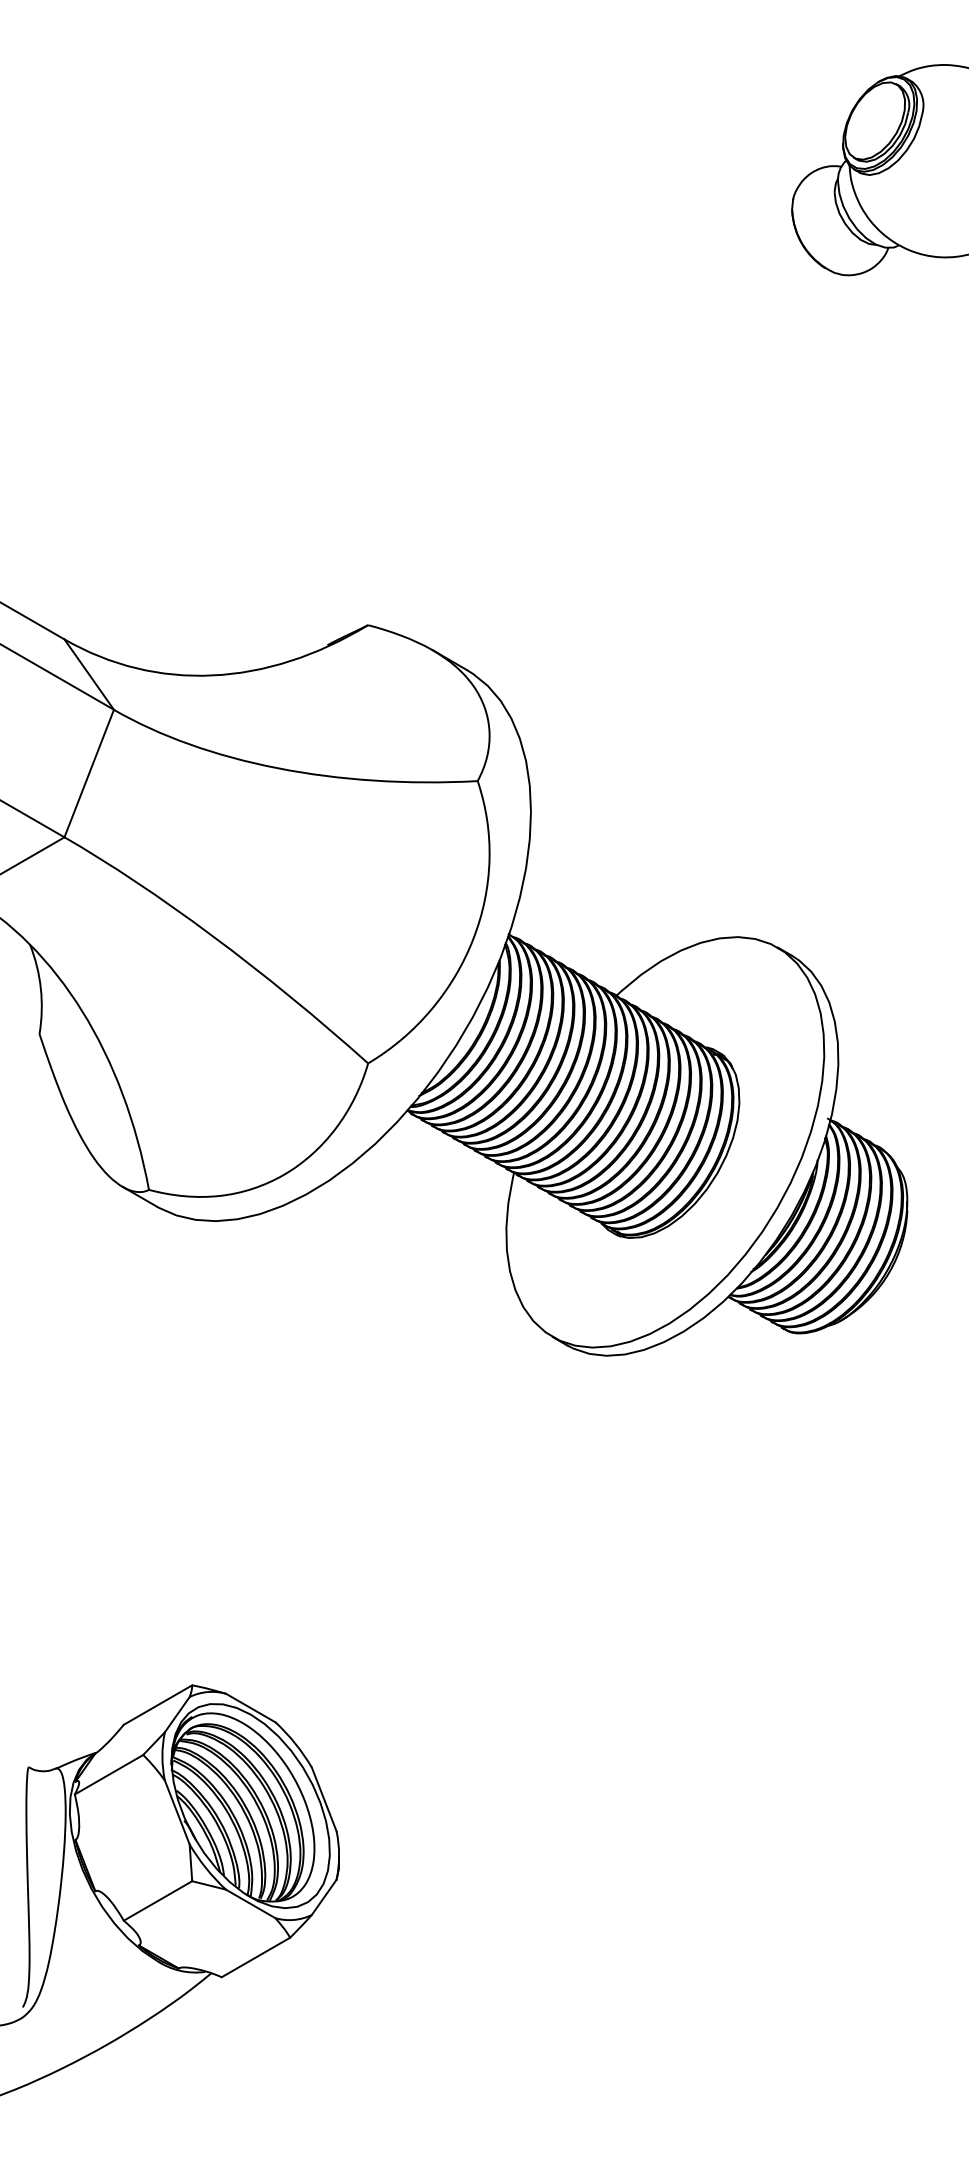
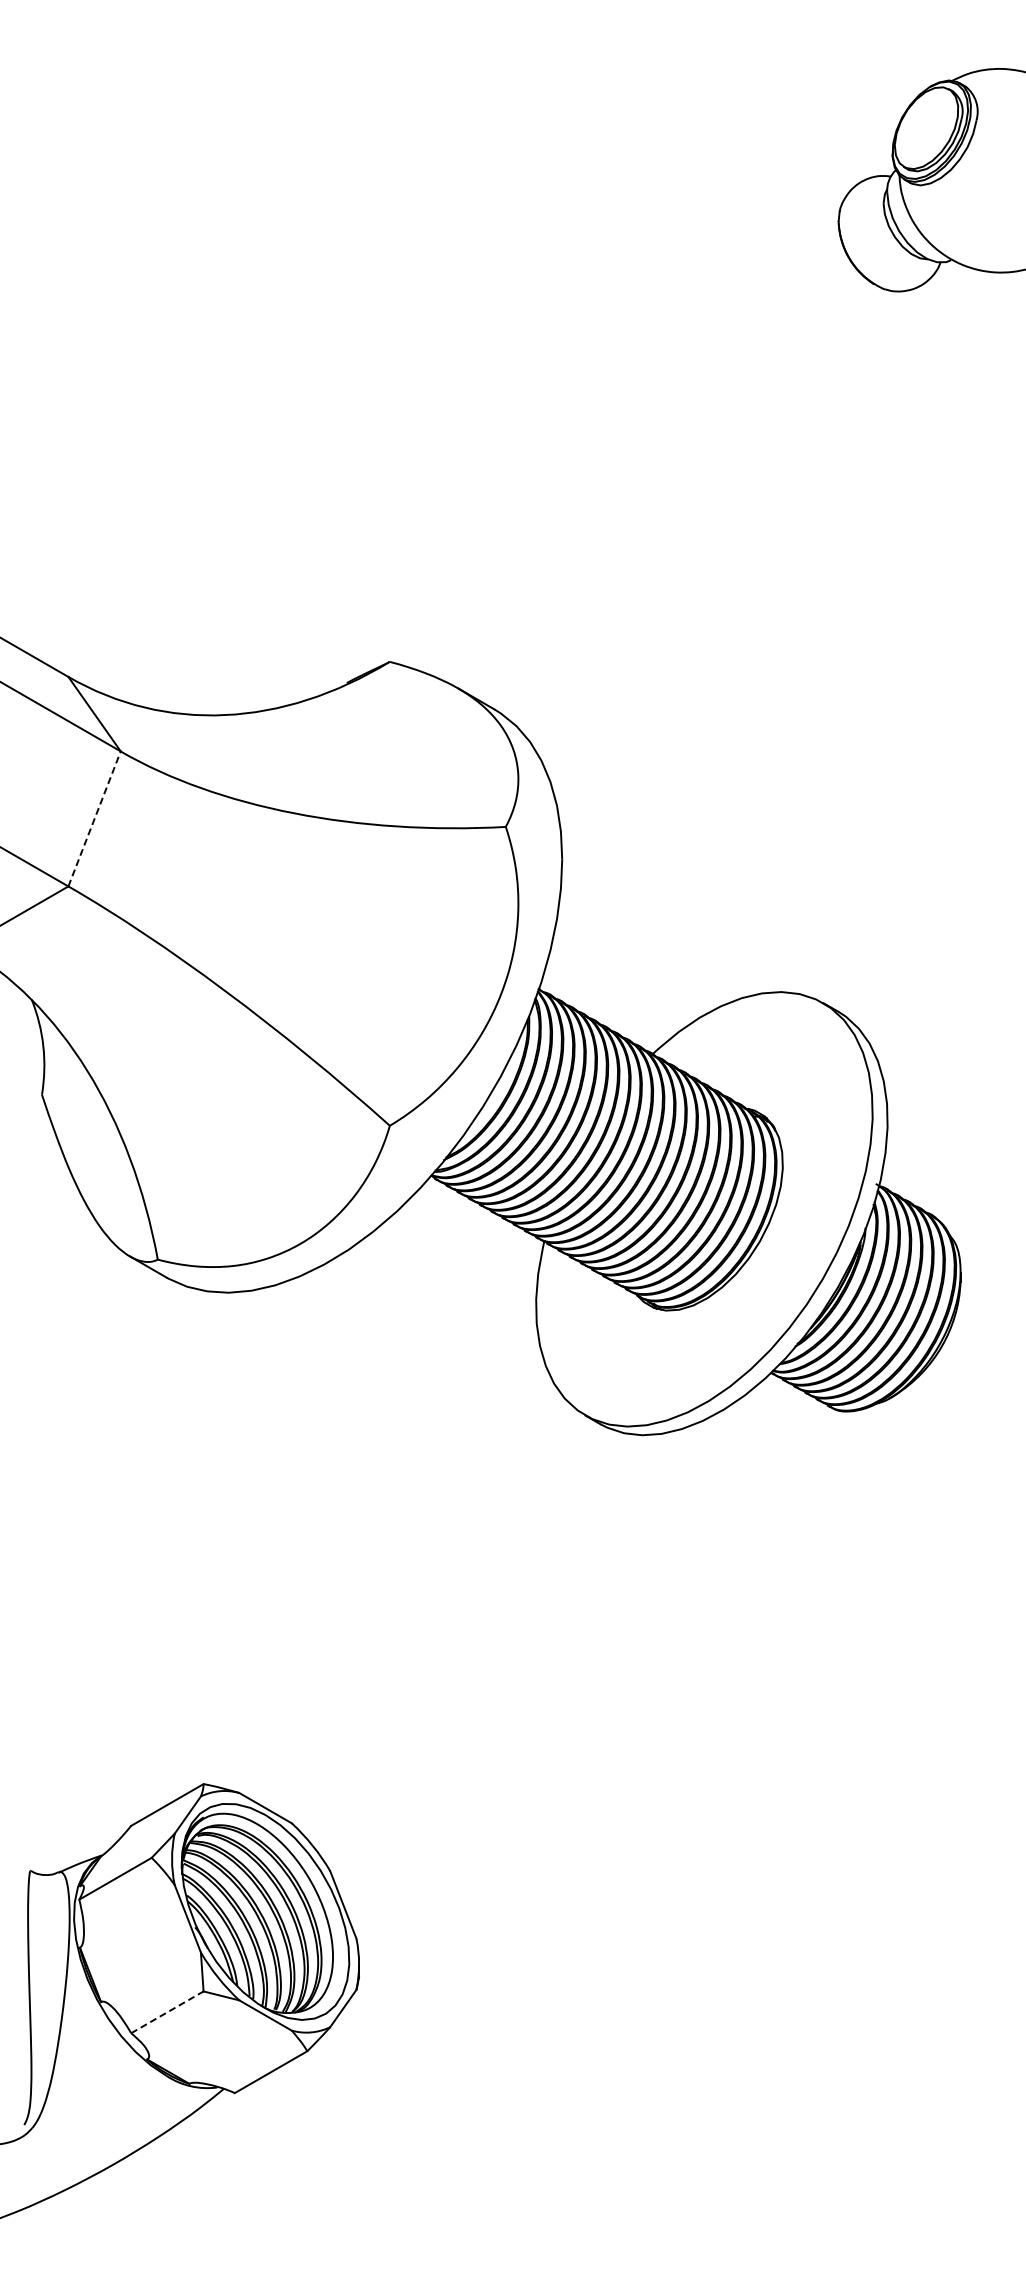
line: (89, 773) -> (94, 818), solid -> dashed
line: (158, 1901) -> (167, 2012), solid -> dashed

